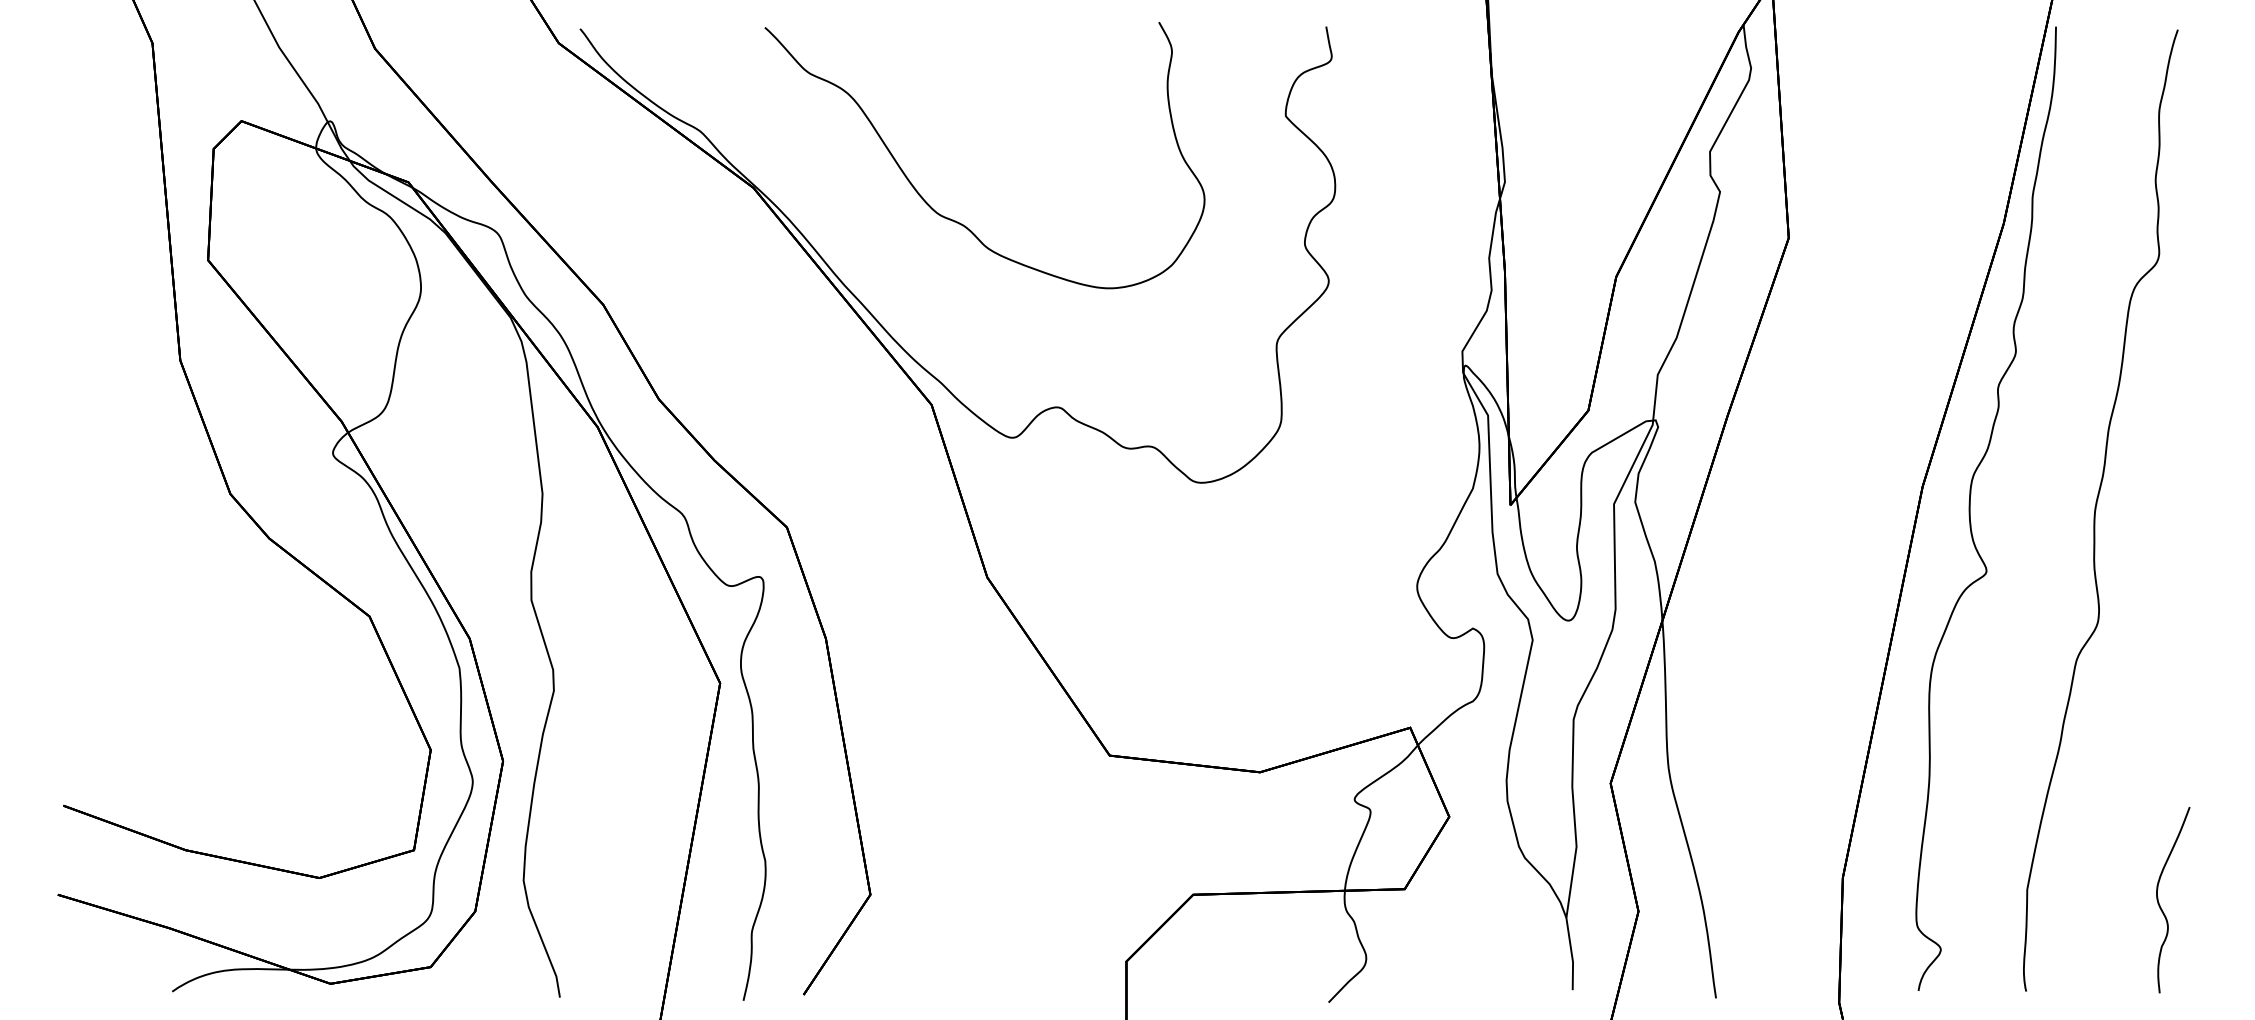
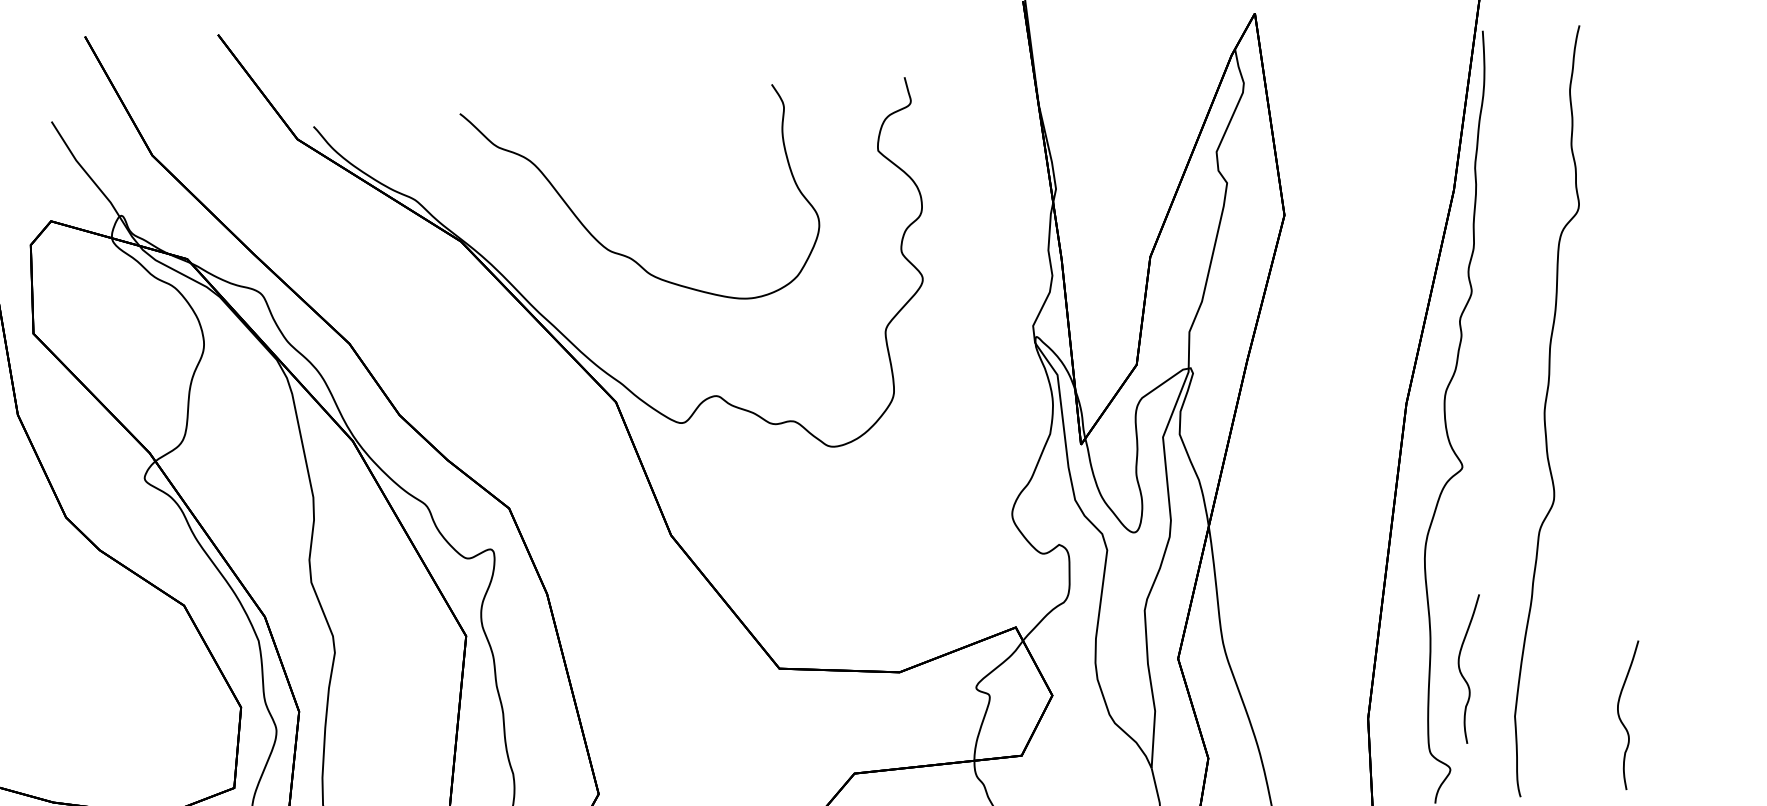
curve: (1966, 833) -> (1463, 675), added

